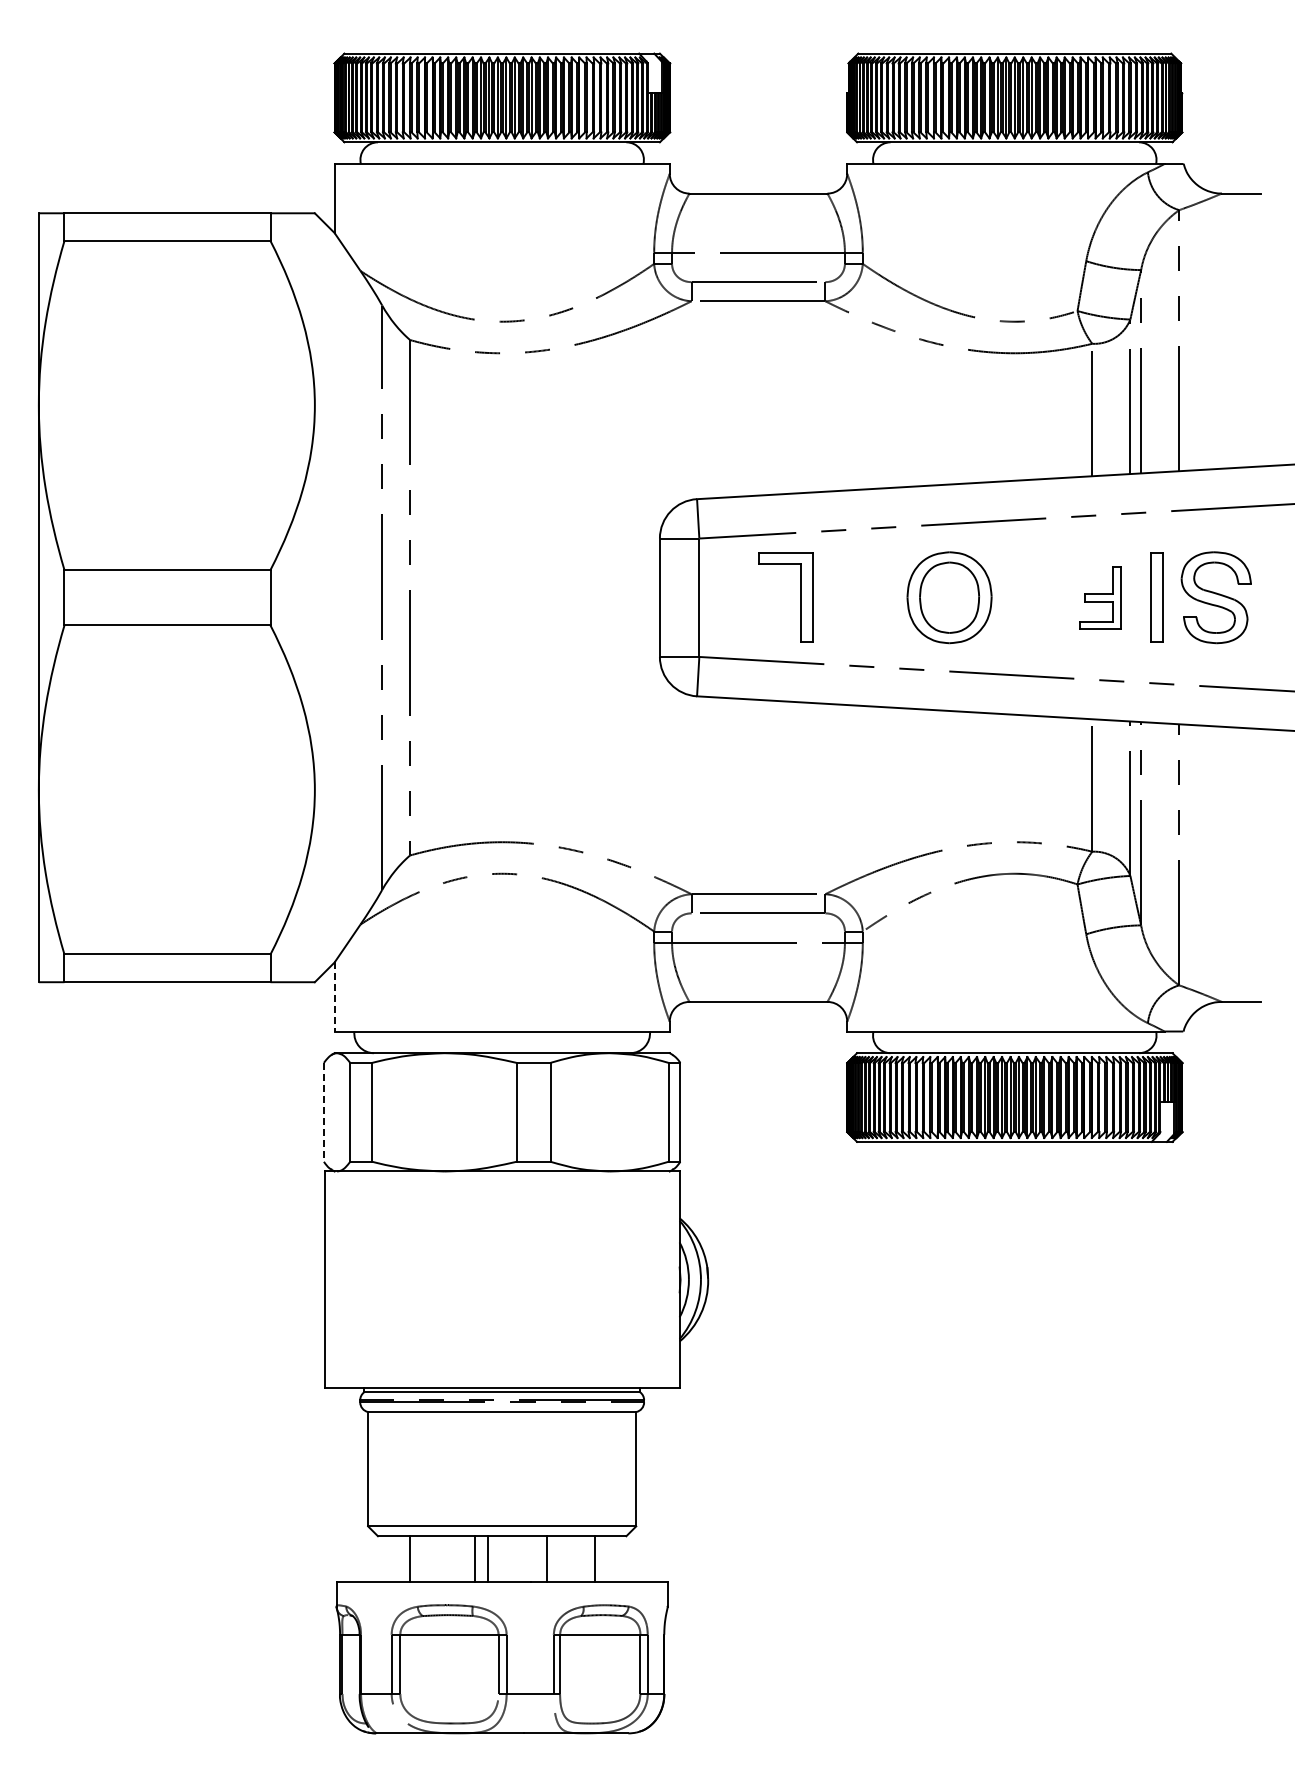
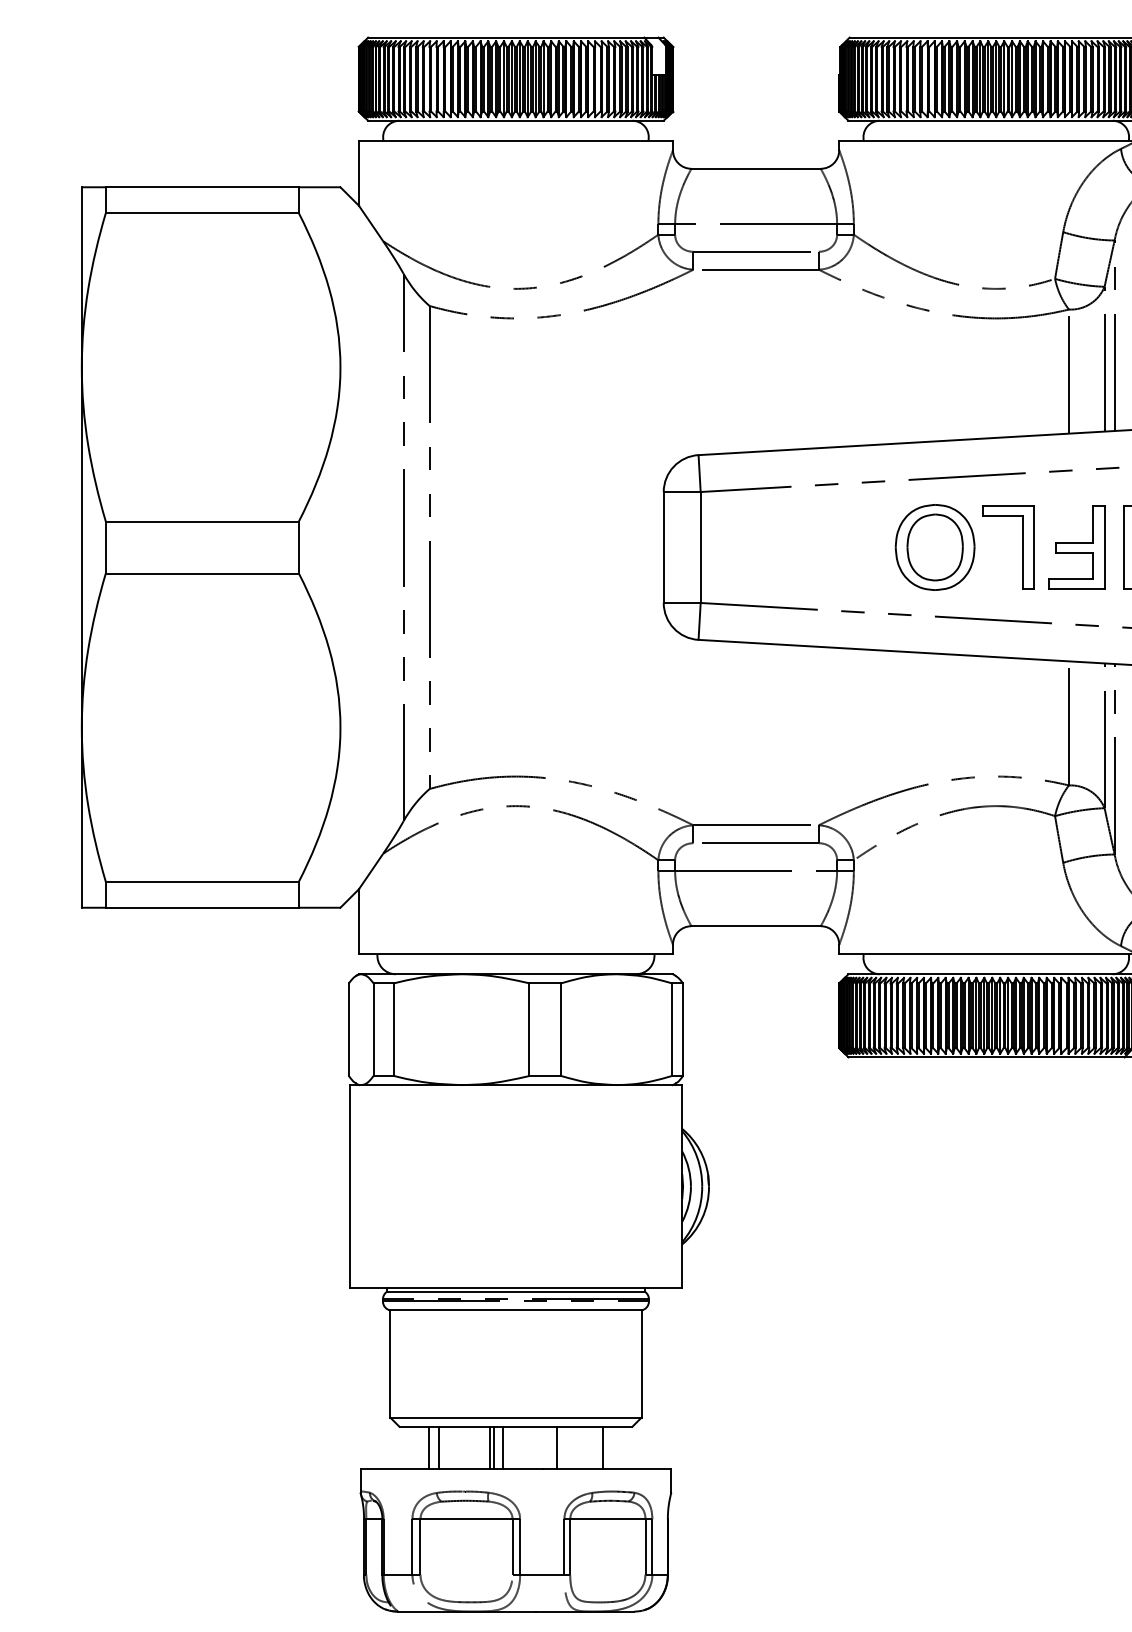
part: (800, 597) -> (1022, 547), moved
part: (1100, 597) -> (1076, 547), size x1.43
line: (334, 996) -> (358, 921), dashed -> solid
line: (323, 1112) -> (348, 1029), dashed -> solid
line: (419, 1558) -> (438, 1447), added
line: (478, 1558) -> (493, 1447), added

